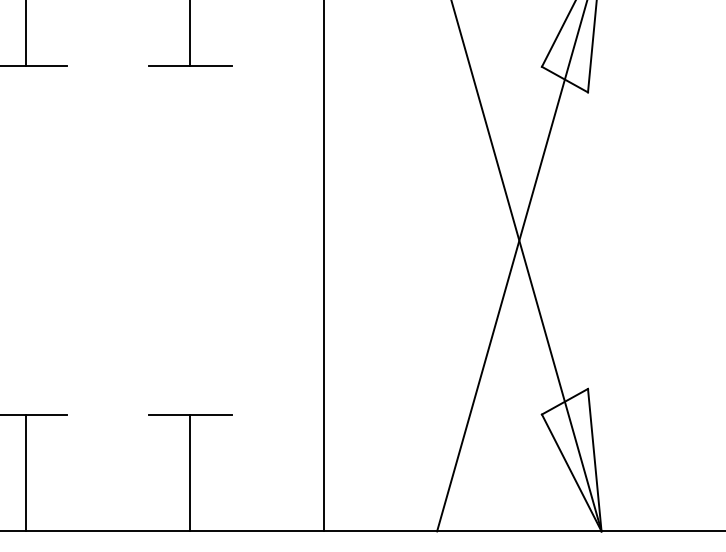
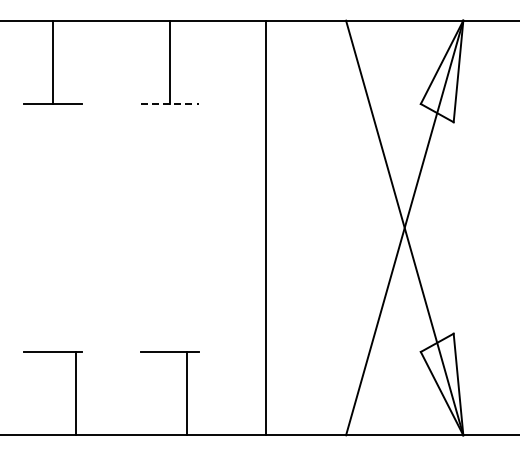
line: (190, 66) -> (170, 103), solid -> dashed
line: (25, 472) -> (75, 393), moved
line: (190, 472) -> (187, 393), moved

